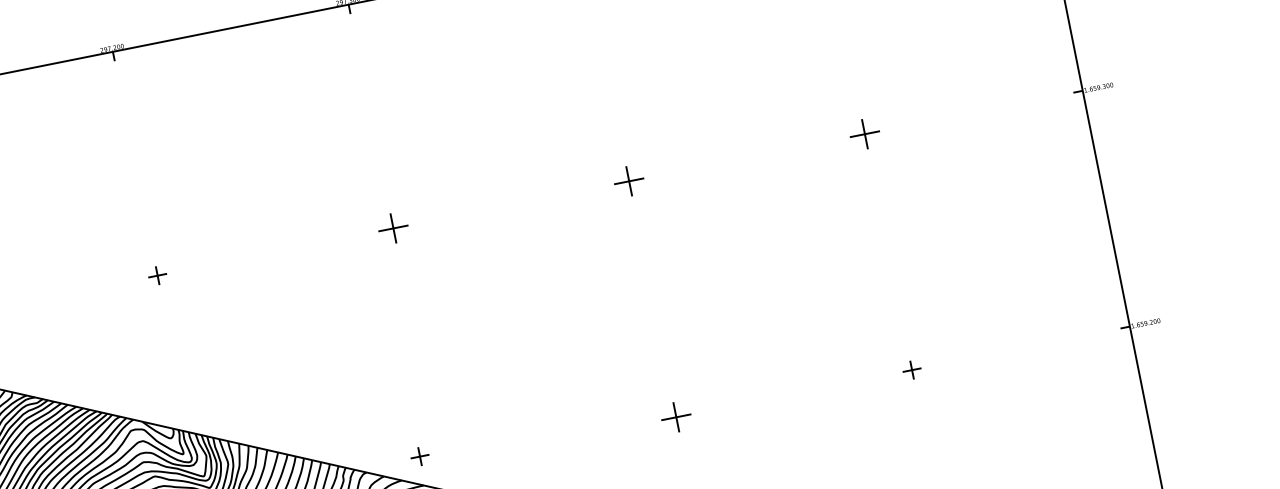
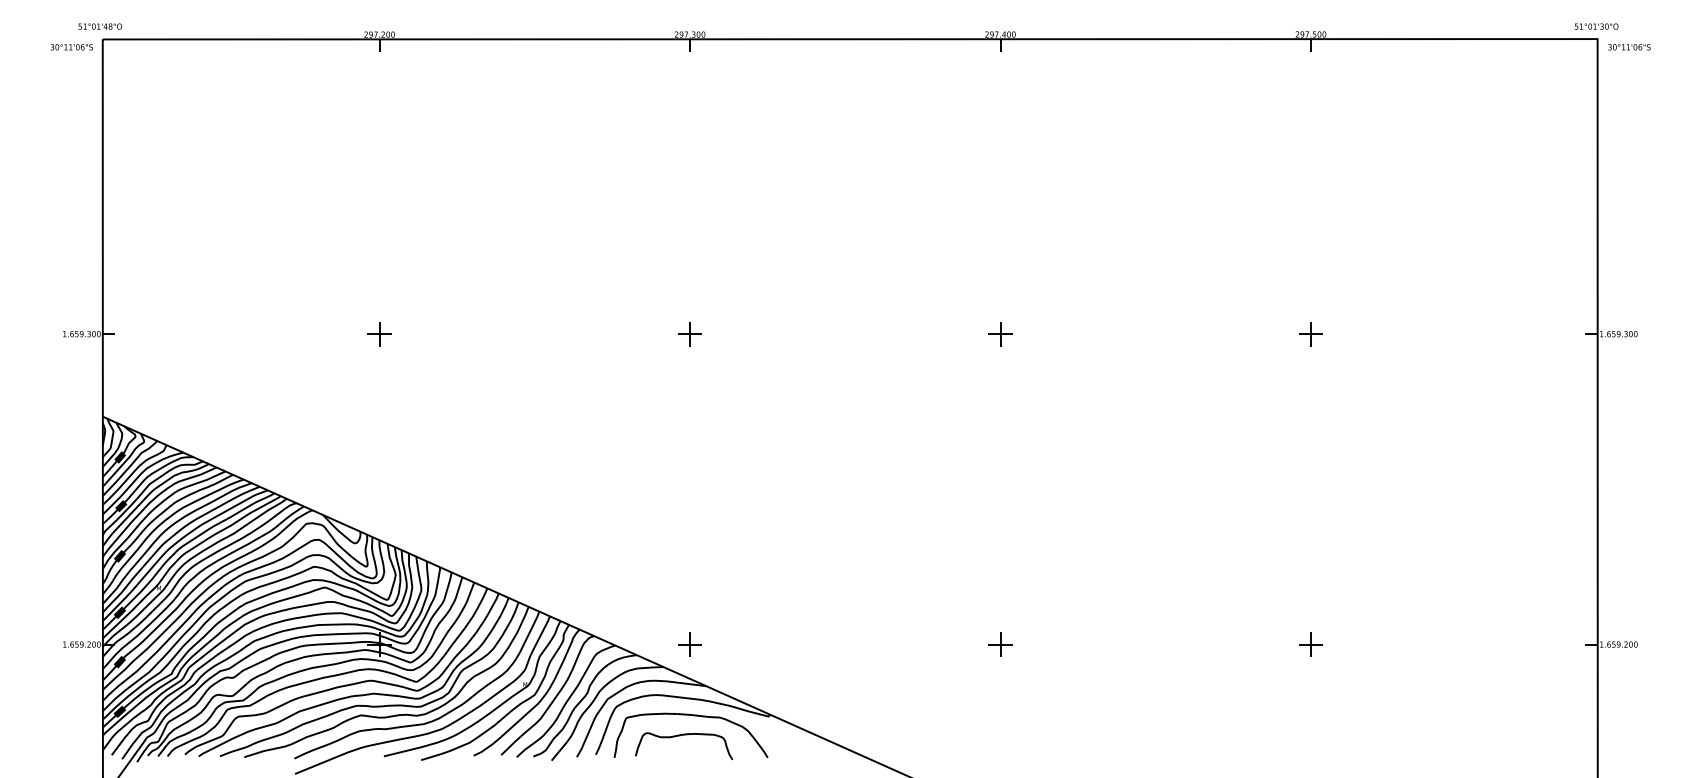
part: (864, 134) -> (1310, 334), size x0.62
part: (629, 181) -> (1000, 334), size x0.62
part: (393, 228) -> (689, 334), size x0.62
part: (676, 417) -> (1000, 644), size x0.62
part: (419, 456) -> (689, 644), moved

